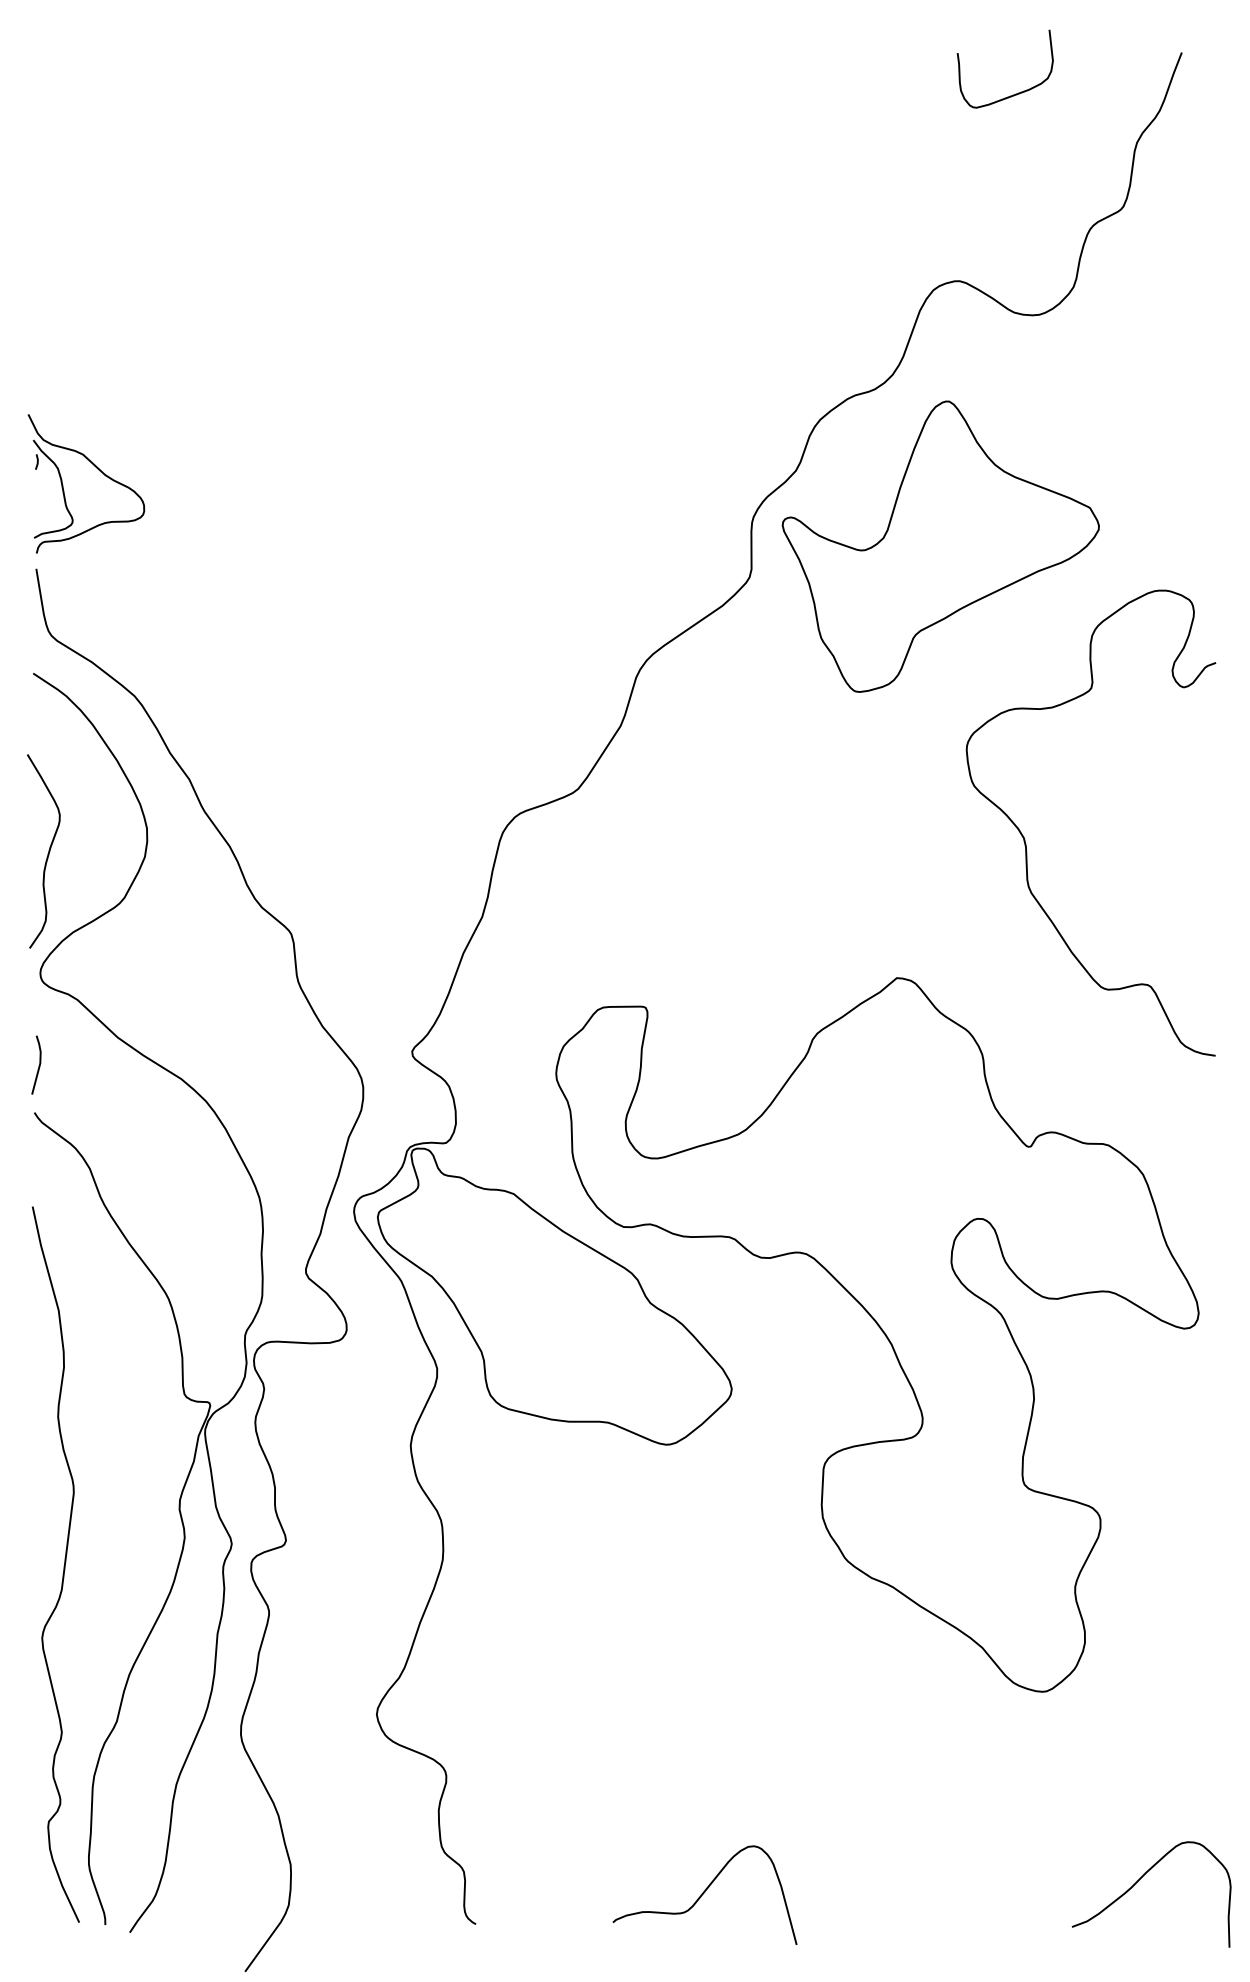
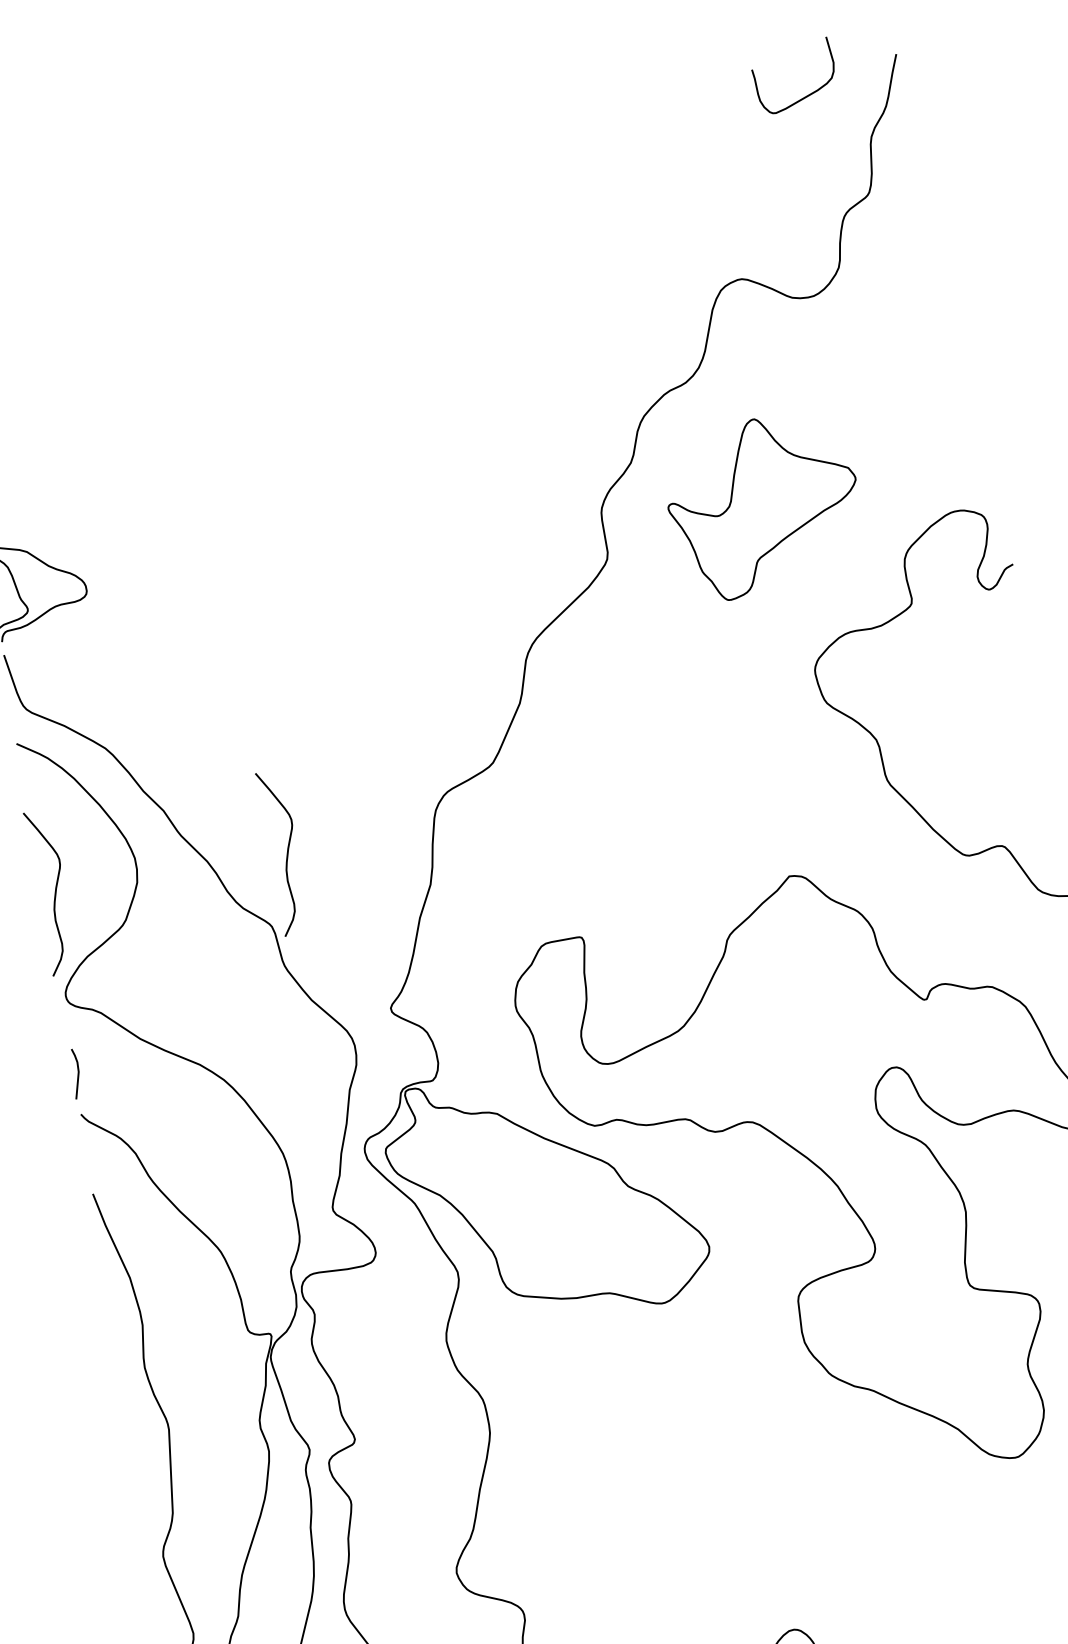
curve: (1015, 93) -> (806, 95), moved
part: (940, 546) -> (763, 505), size x0.7
curve: (322, 853) -> (286, 854), added

